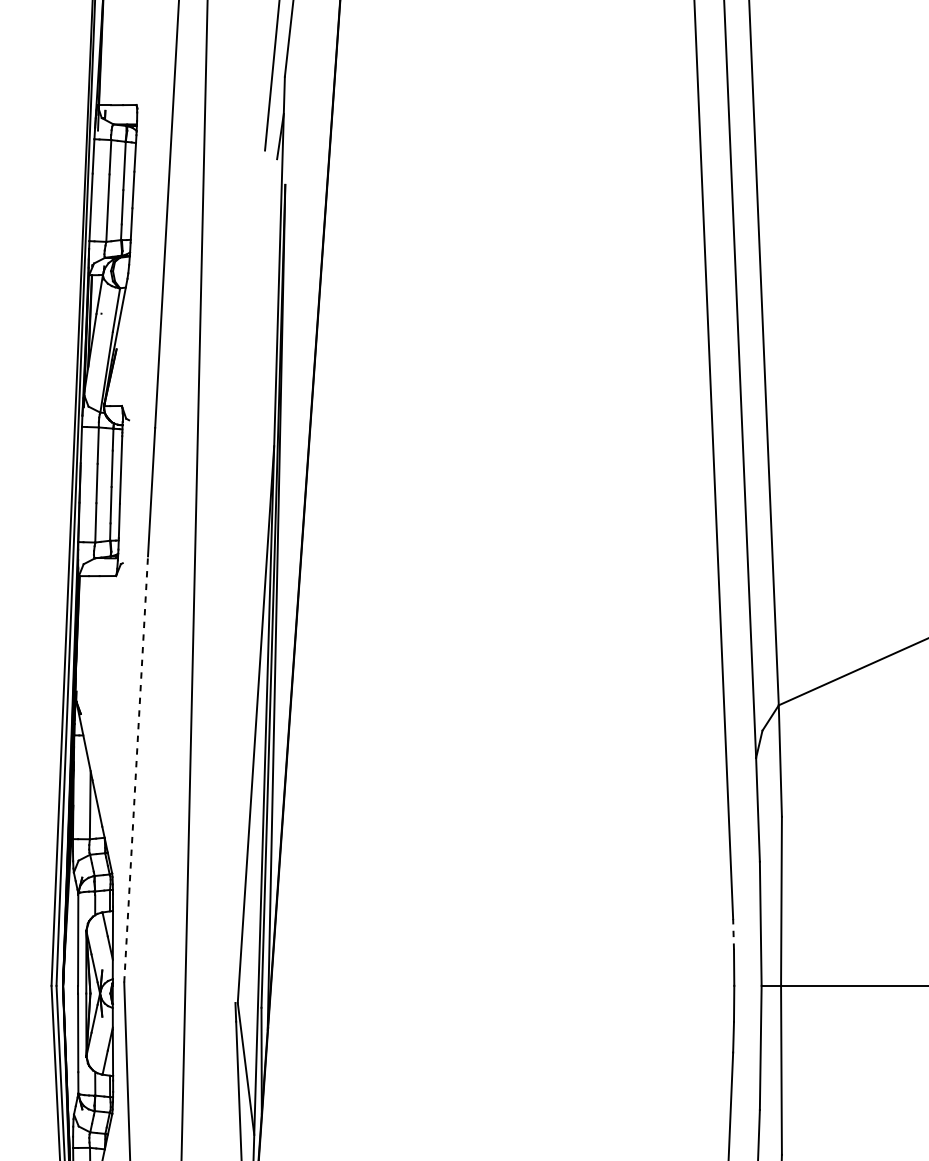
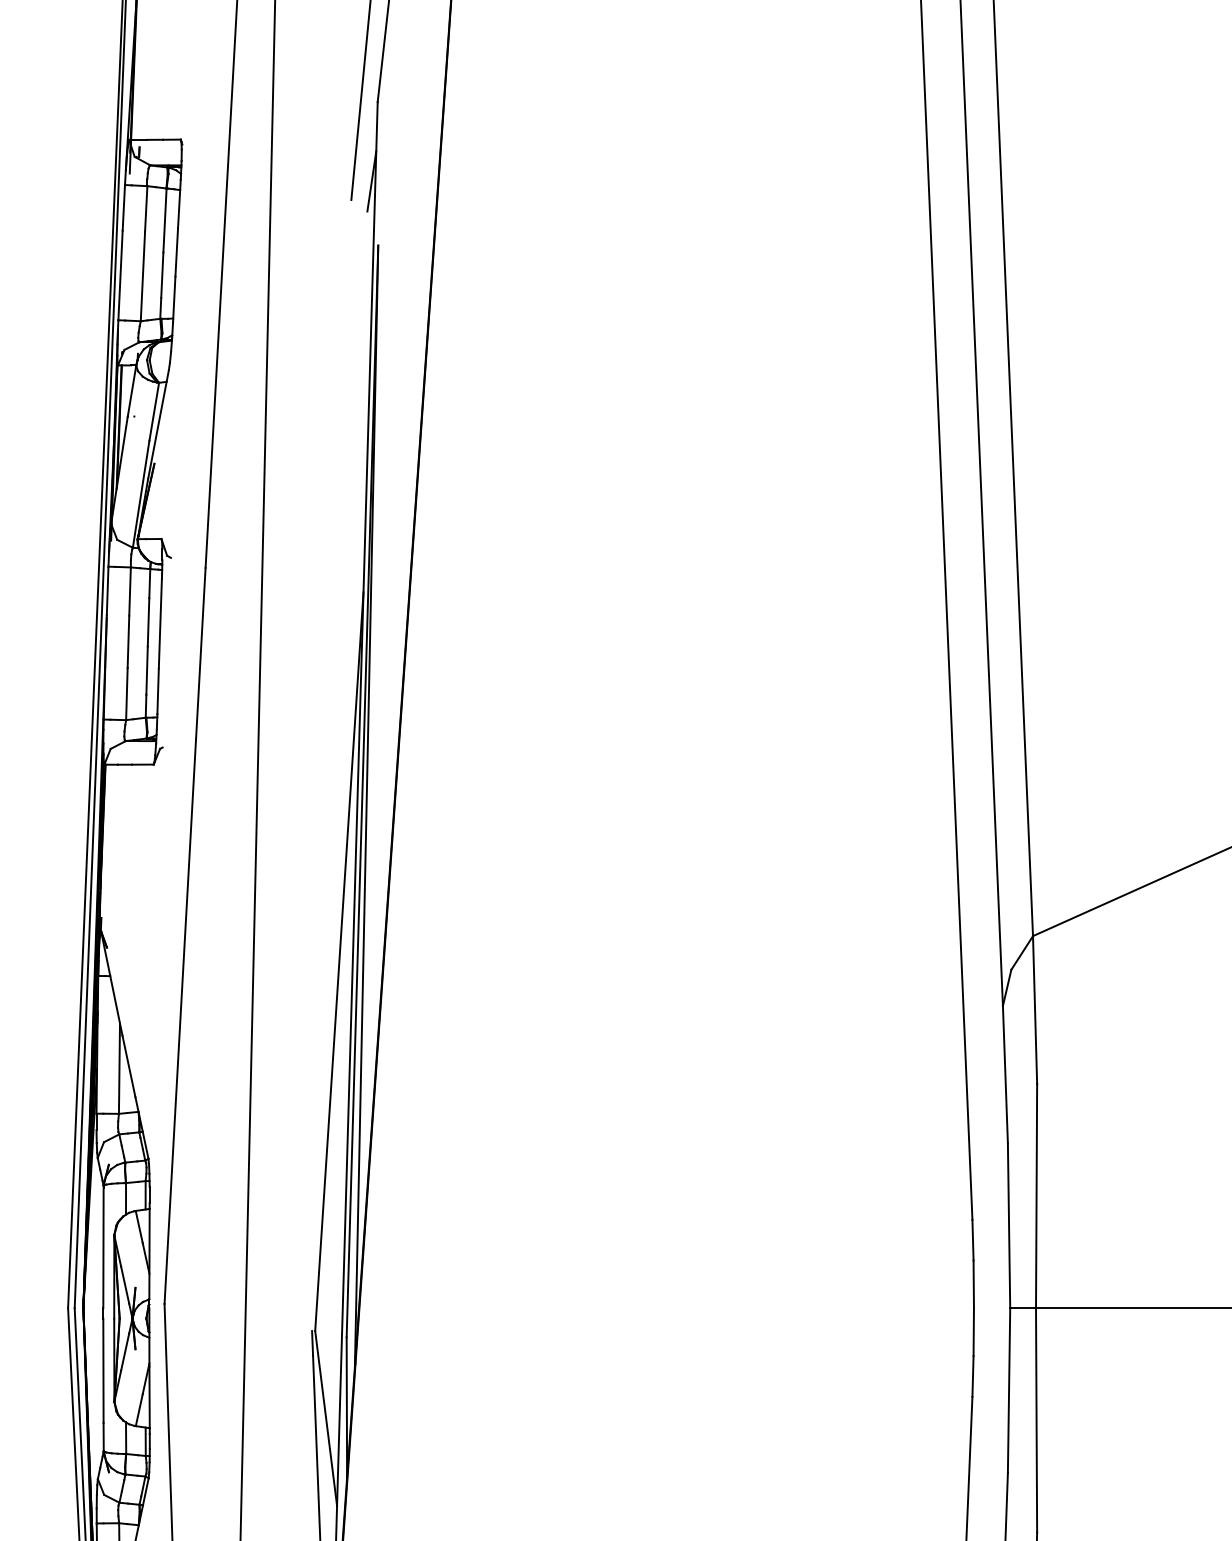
line: (136, 768) -> (180, 1020), dashed -> solid
line: (733, 933) -> (972, 1239), dashed -> solid

